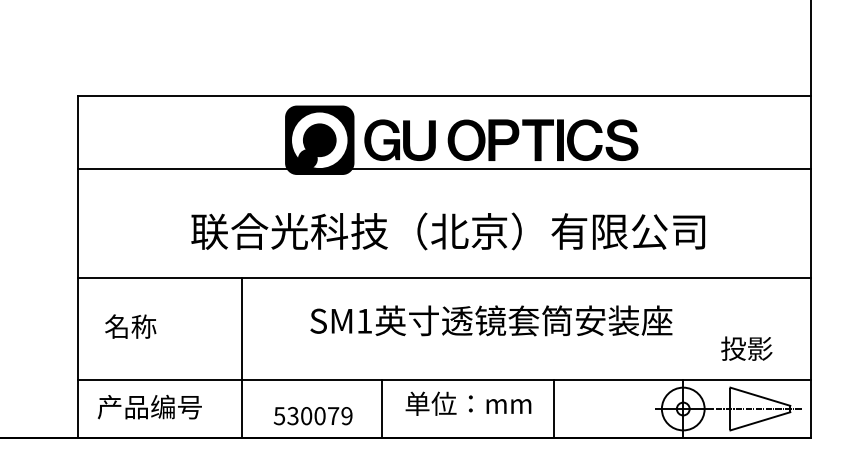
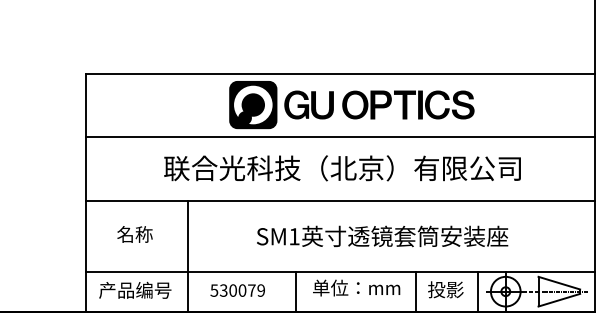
line: (443, 169) -> (339, 137), moved
text: (491, 320) -> (382, 236), moved
text: (129, 326) -> (134, 234), moved
text: (746, 348) -> (445, 289), moved
line: (242, 356) -> (188, 255), moved
line: (642, 408) -> (477, 291), added
text: (312, 415) -> (237, 290), moved

